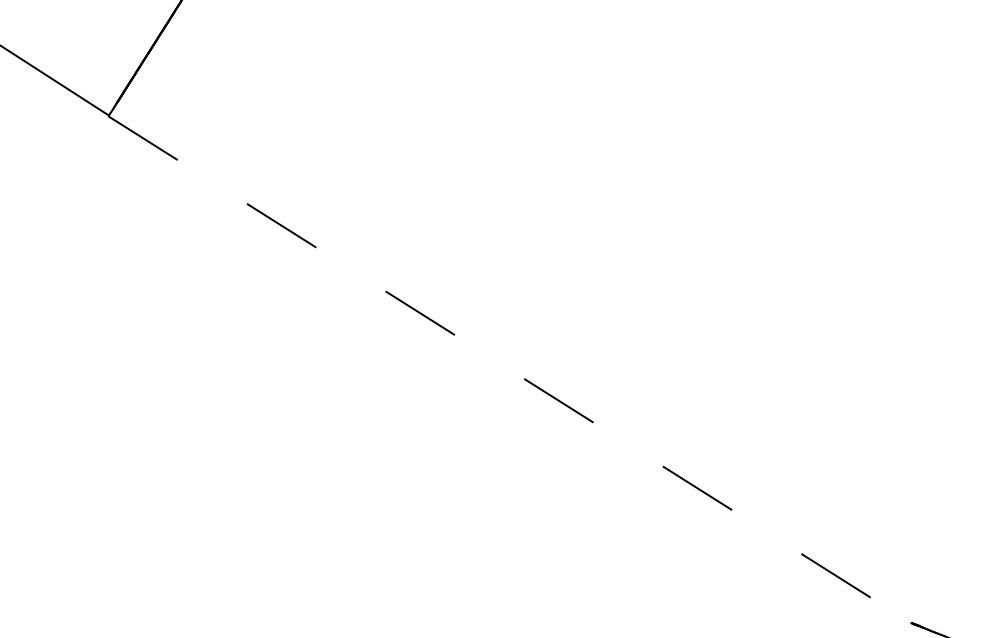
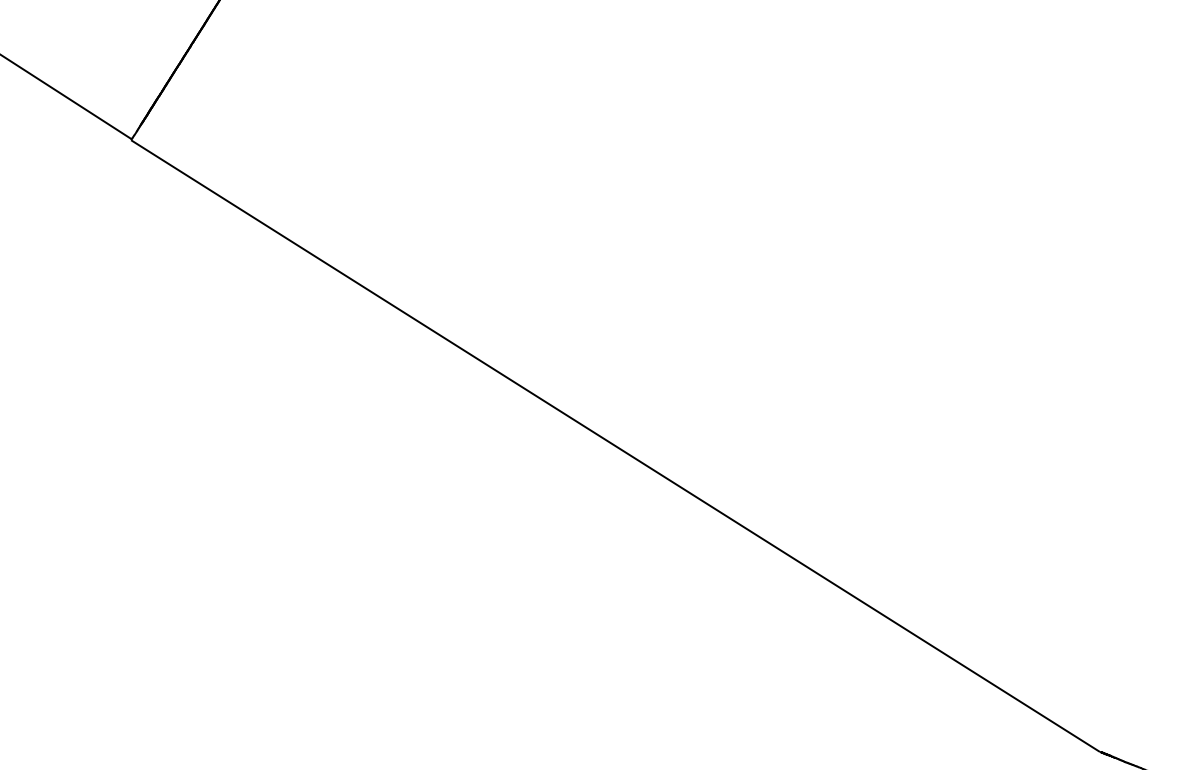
line: (509, 369) -> (615, 446), dashed -> solid

